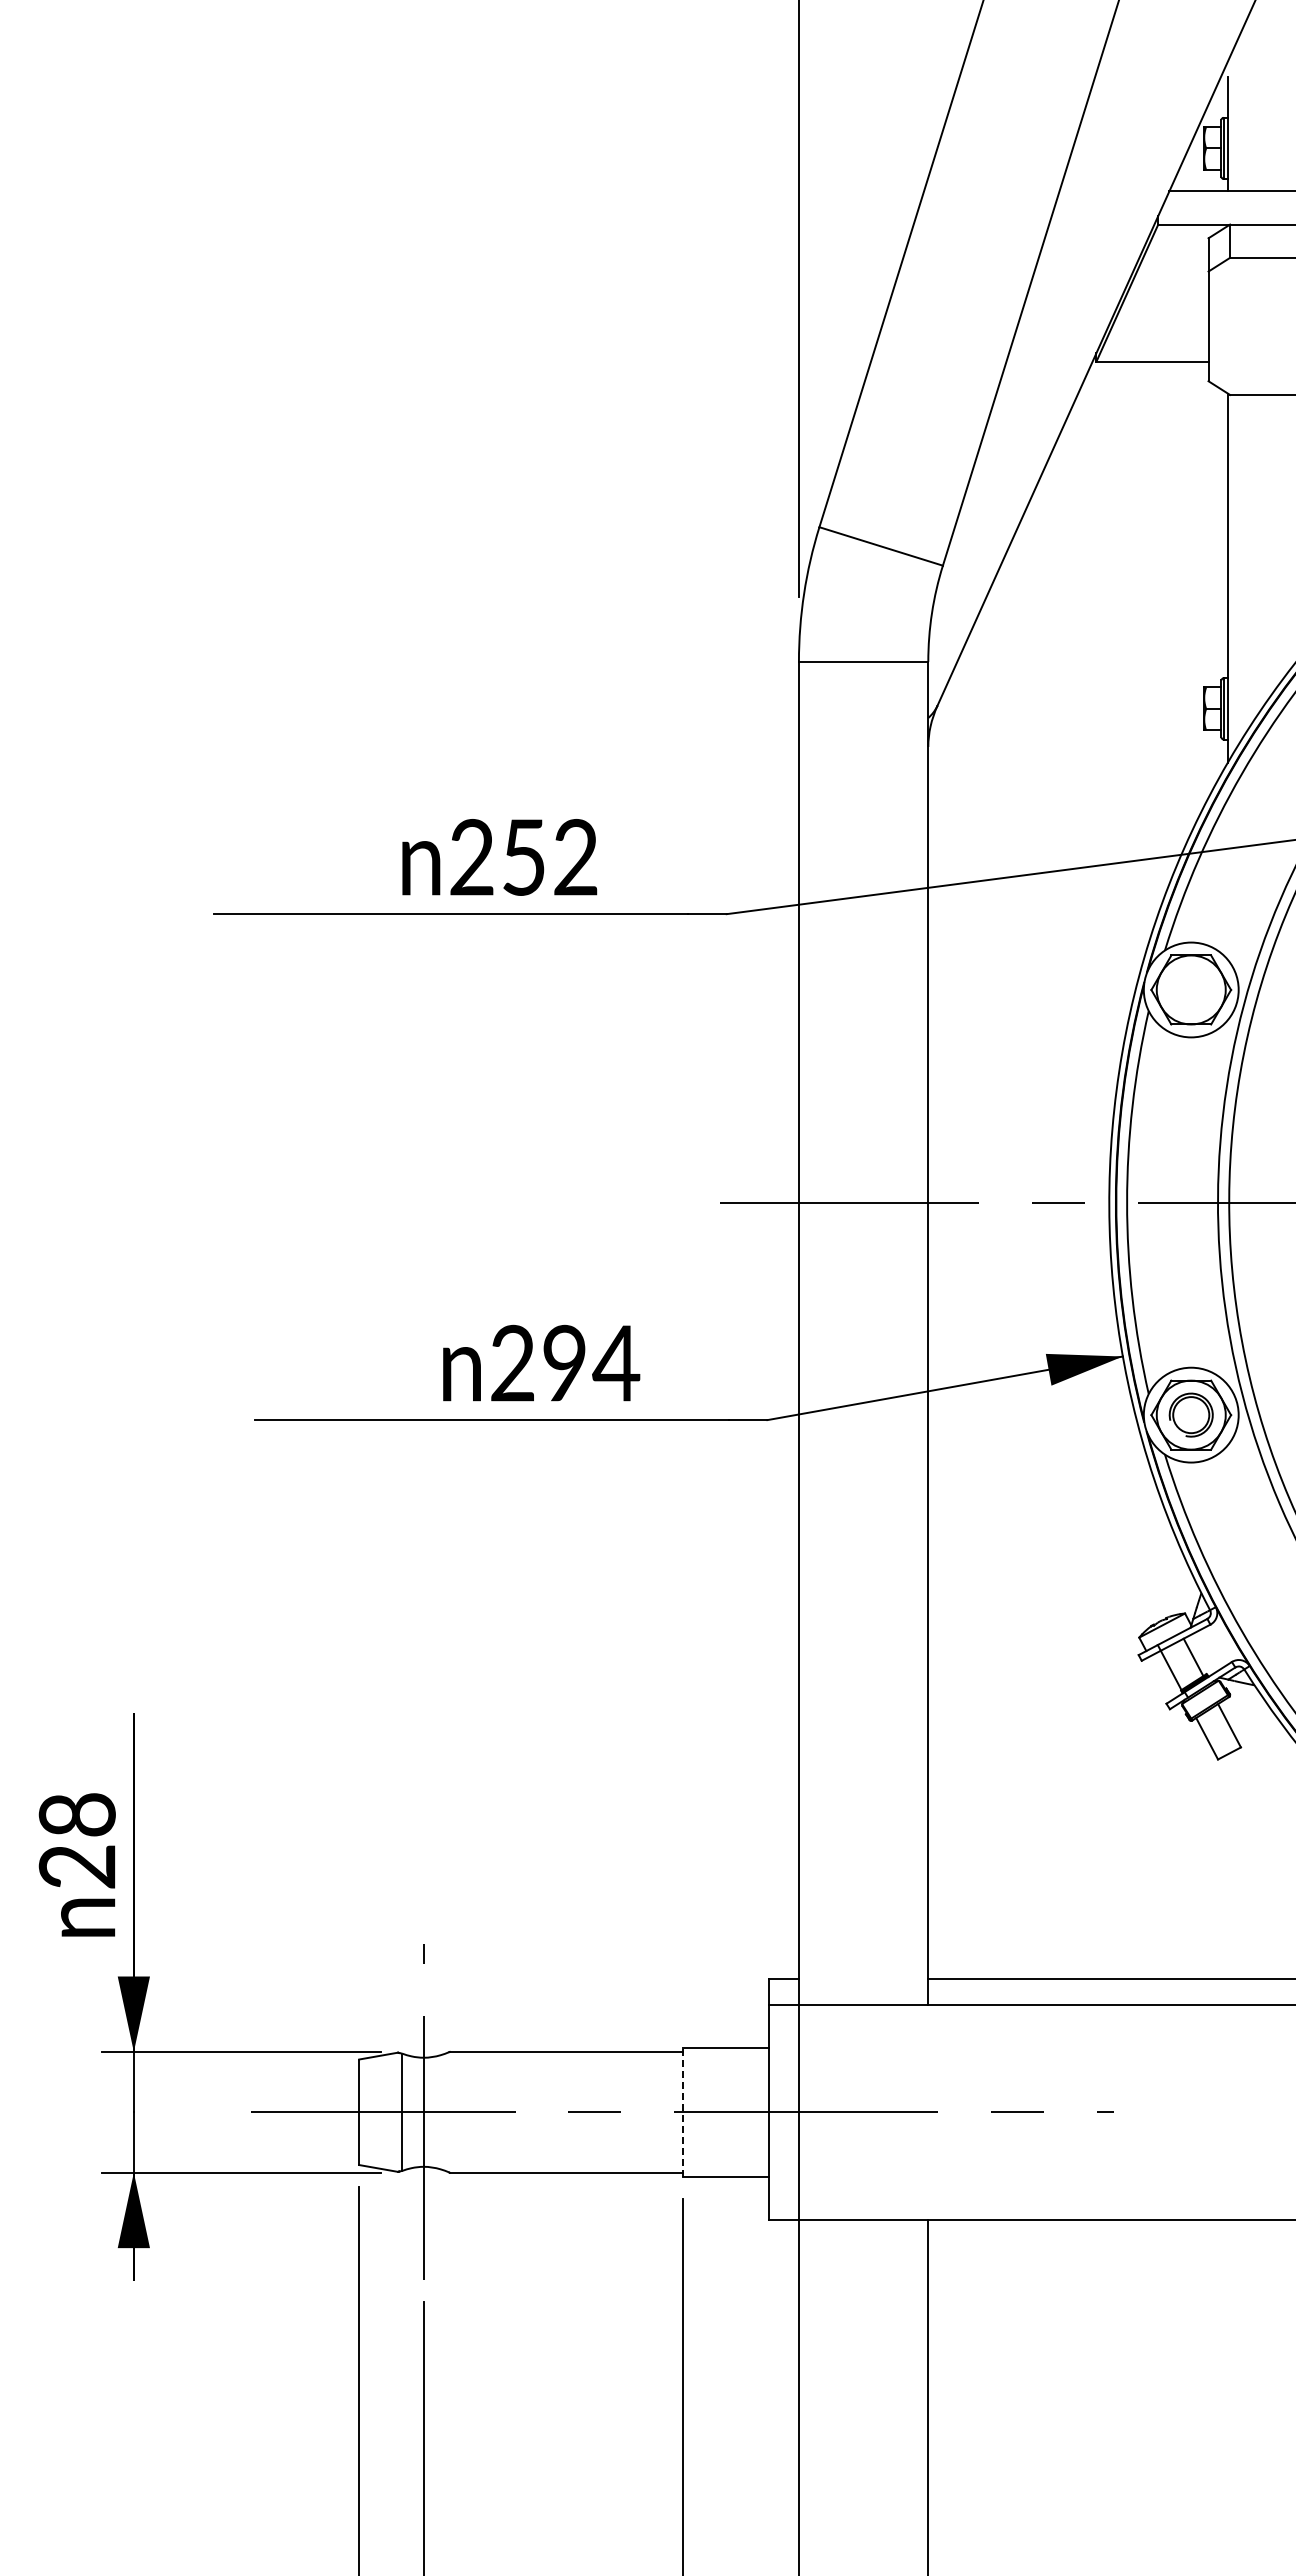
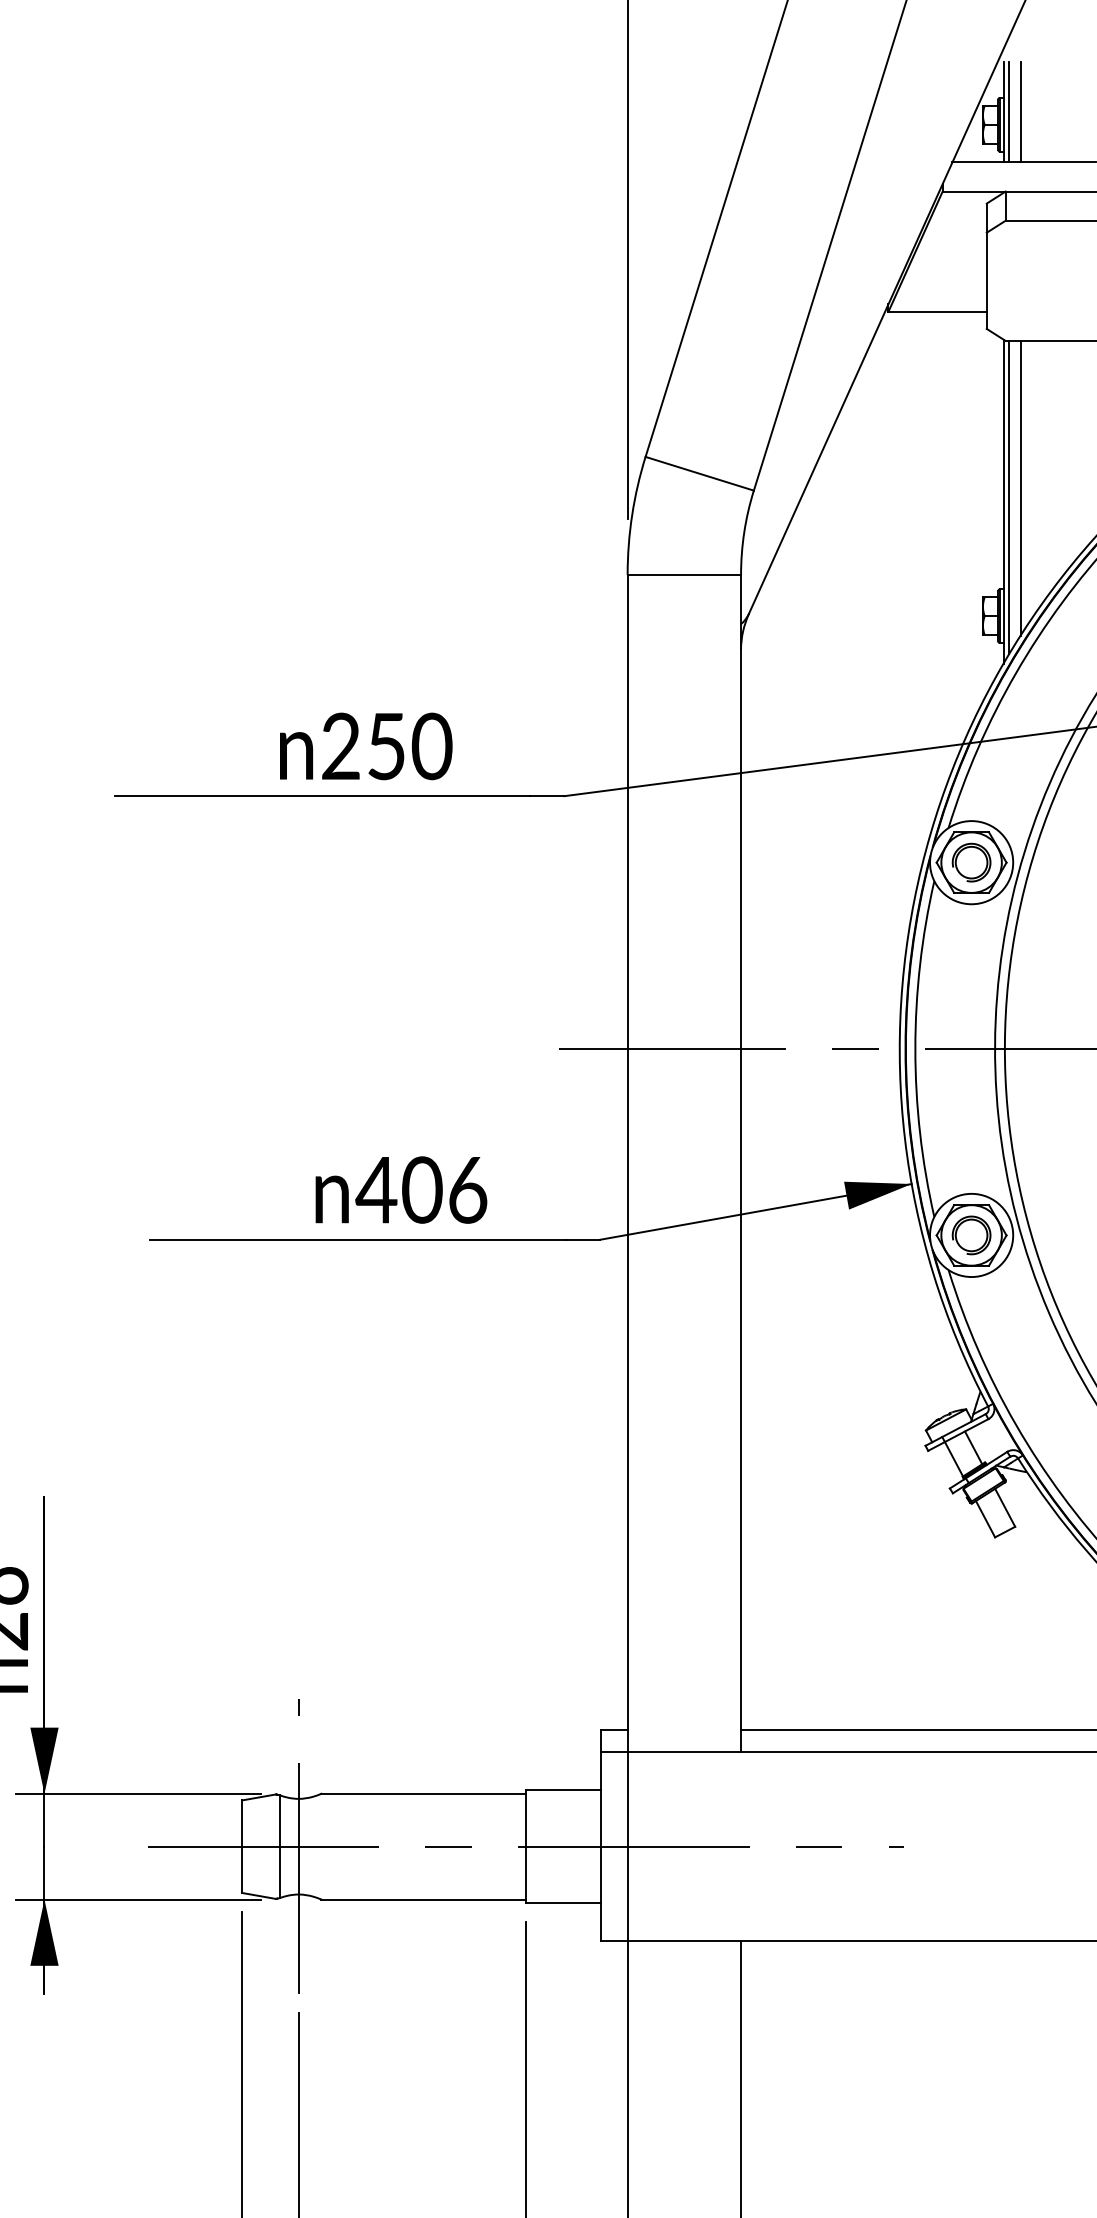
line: (1234, 134) -> (1009, 112), added
line: (1247, 134) -> (1020, 112), added
line: (1247, 562) -> (1020, 487), added
line: (1234, 573) -> (1009, 497), added
text: (575, 857) -> (431, 746), 252 -> 250
part: (1190, 989) -> (970, 862), added
text: (564, 1362) -> (422, 1189), 294 -> 406
line: (682, 2112) -> (525, 1846), dashed -> solid

